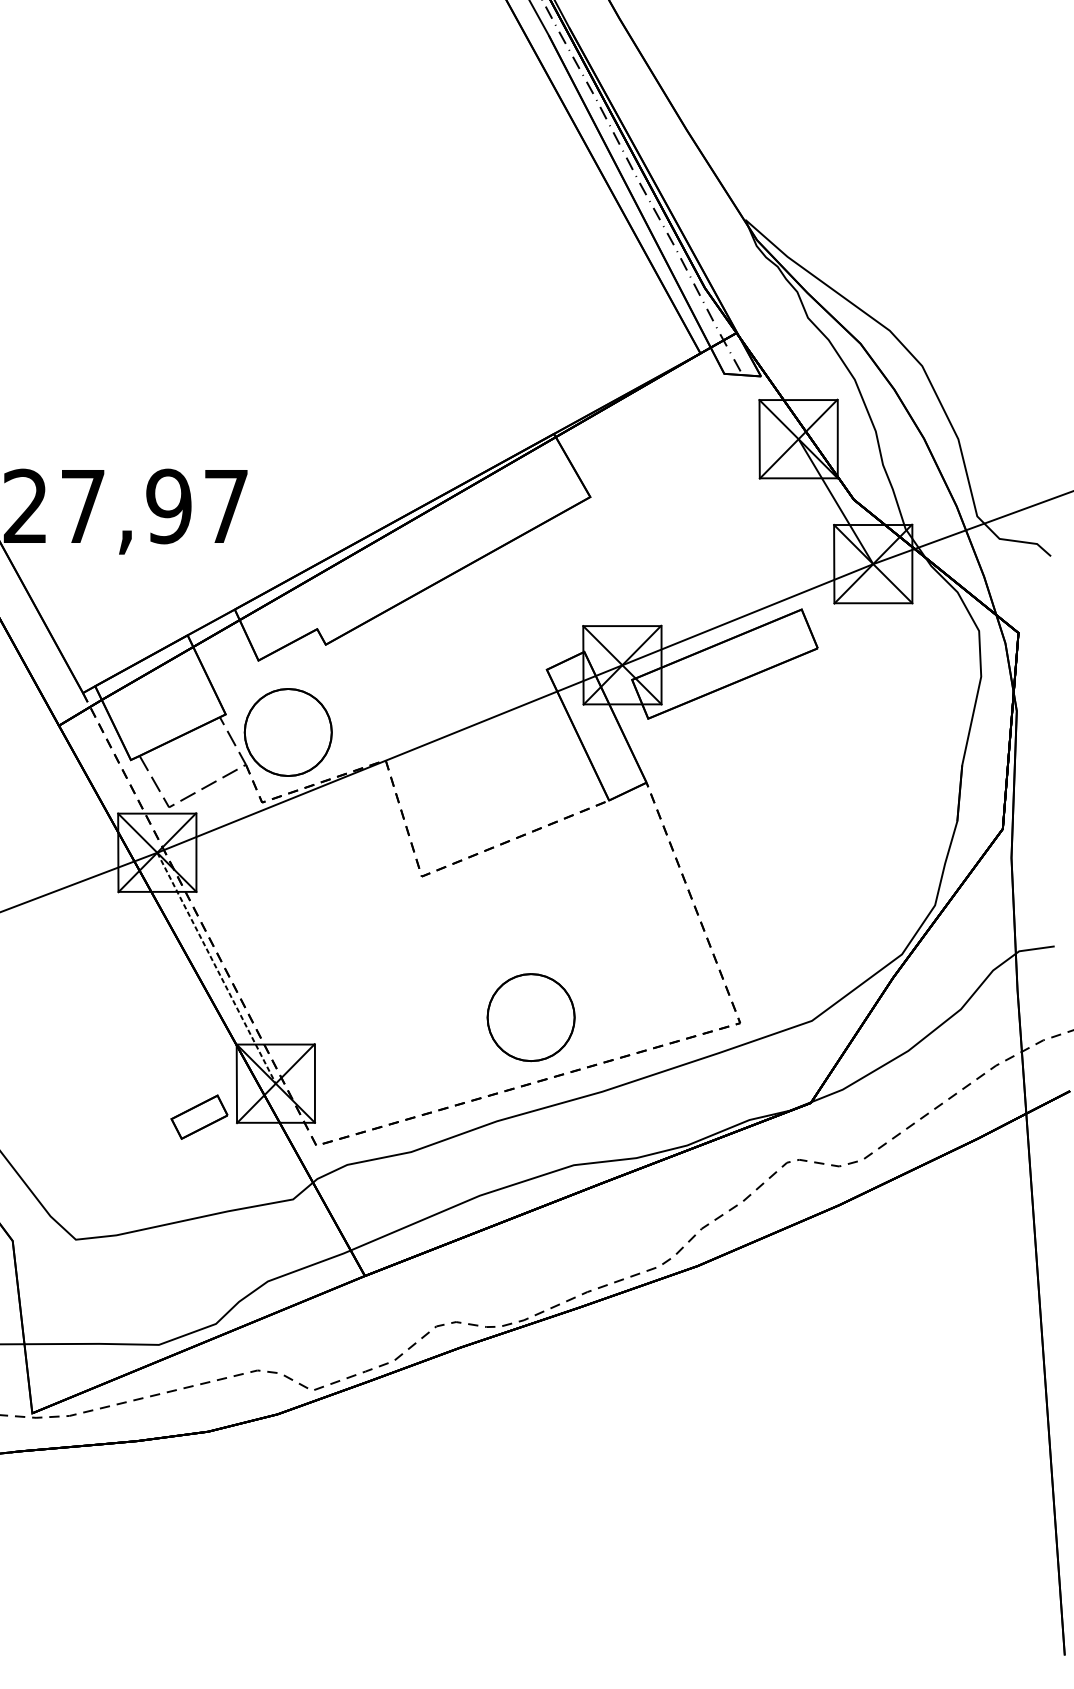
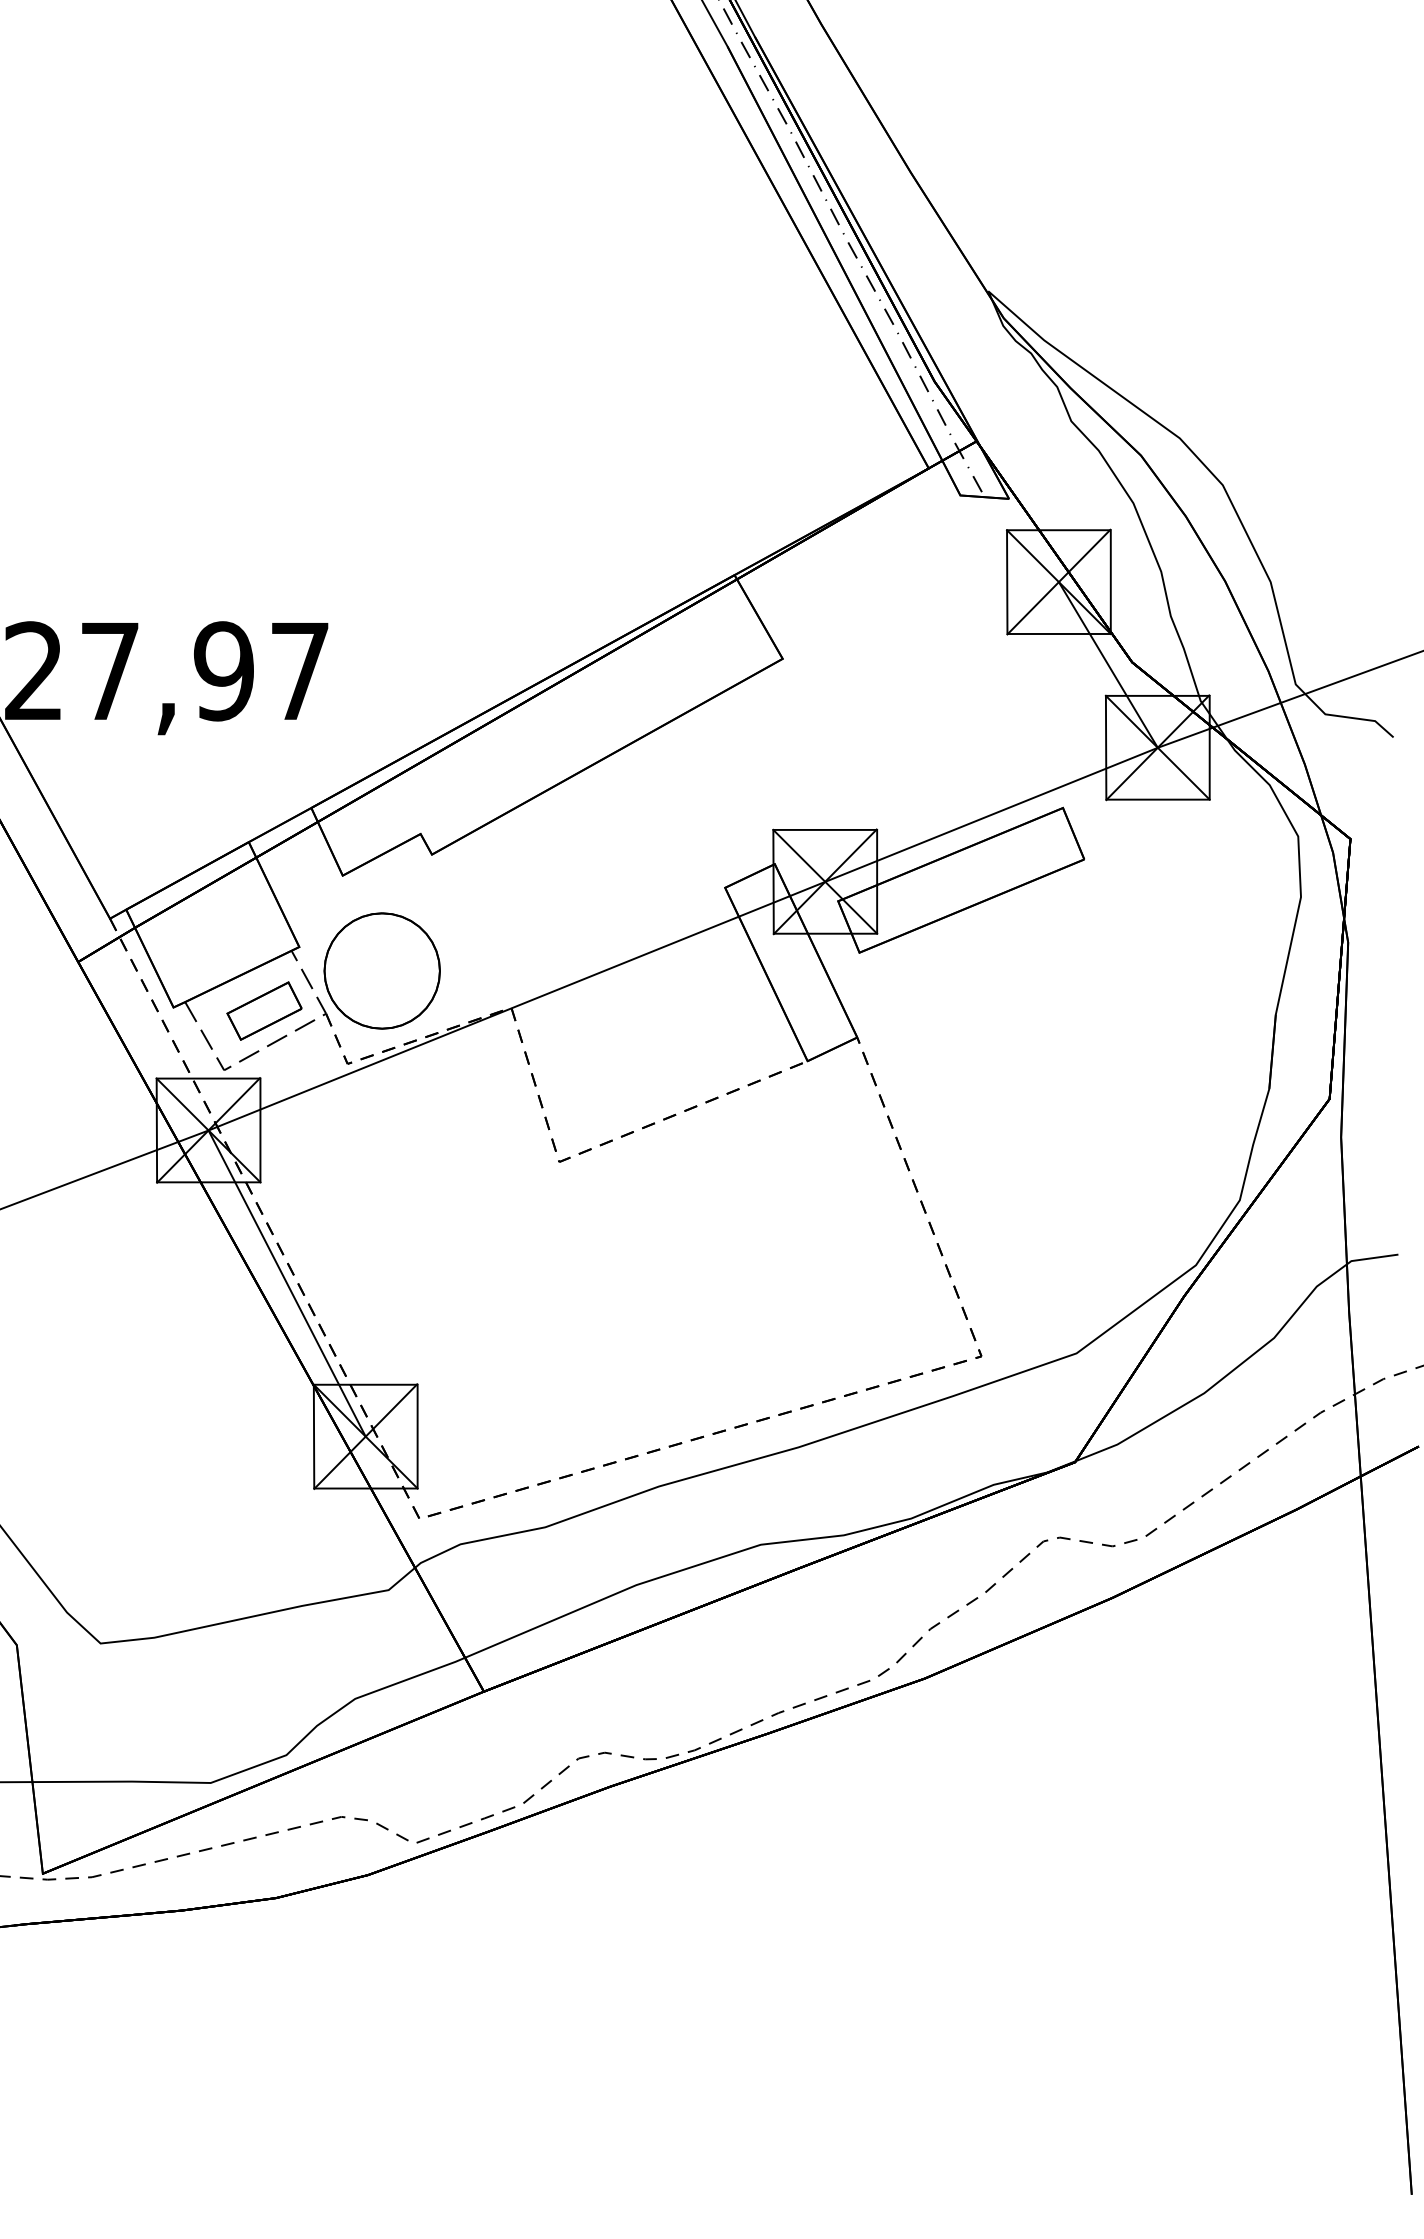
line: (216, 968) -> (287, 1284), dashed -> solid
part: (530, 1017) -> (703, 1348), removed
part: (199, 1116) -> (264, 1010), moved

